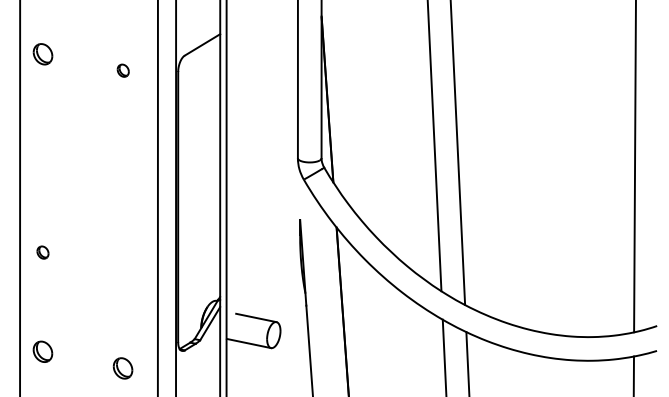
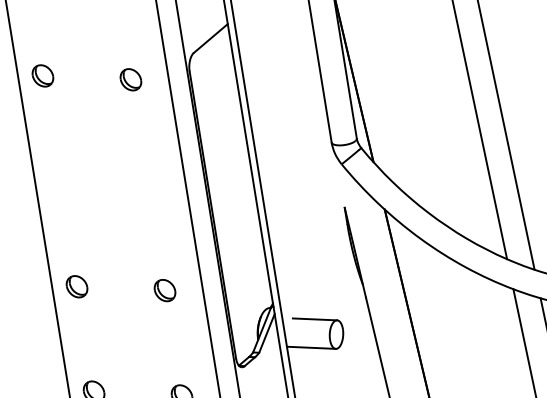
part: (123, 70) -> (131, 79), size x1.67
part: (42, 252) -> (76, 286), size x1.67
part: (122, 269) -> (164, 290), added

